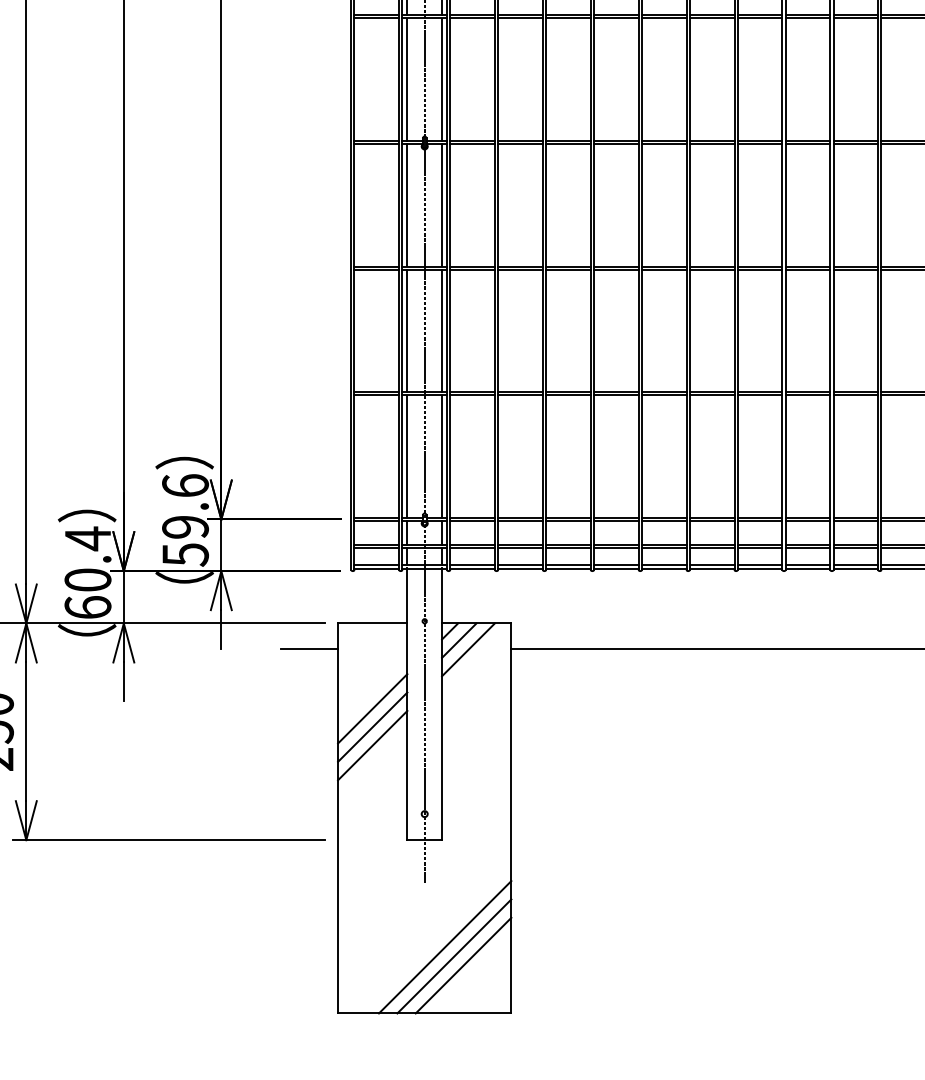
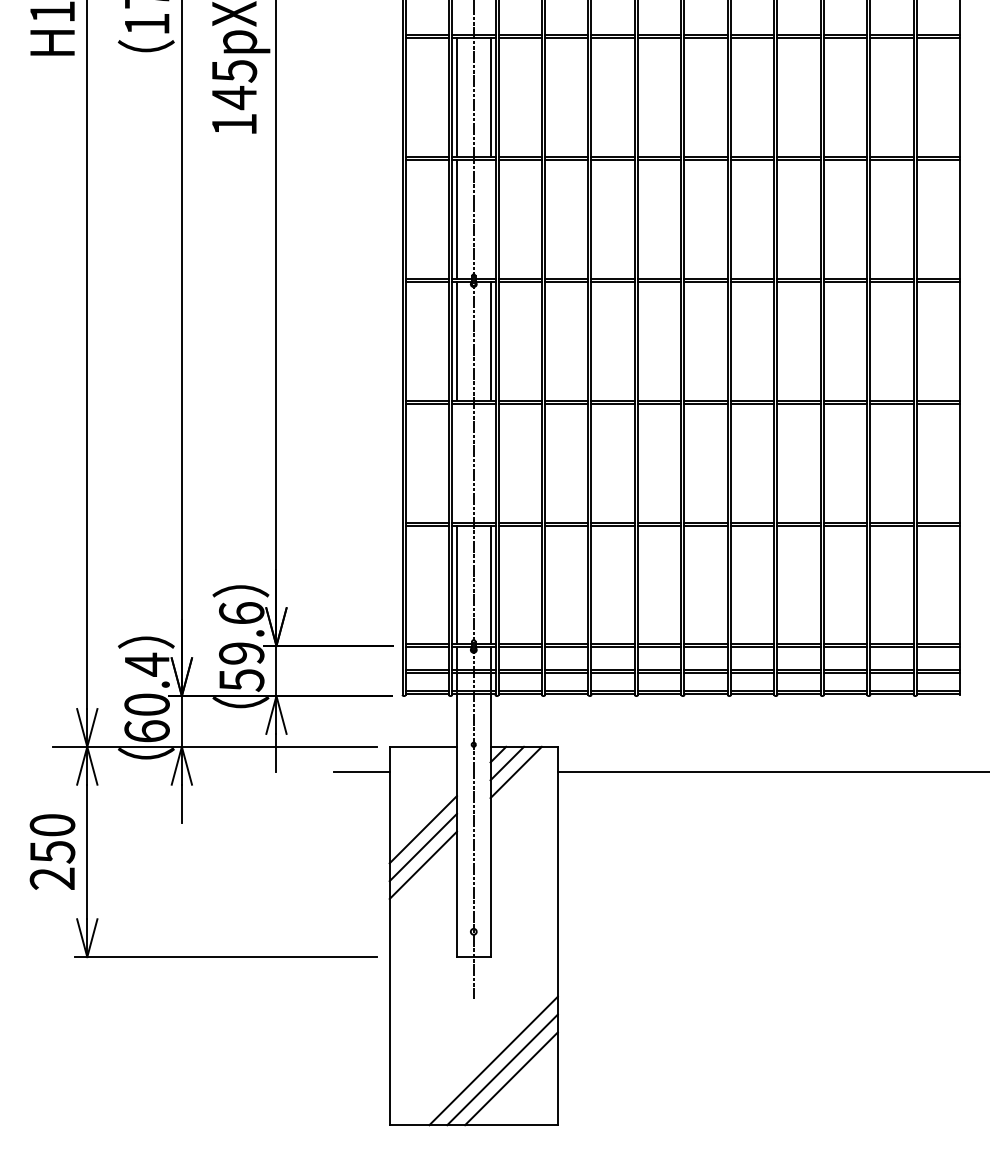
line: (441, 78) -> (490, 218), removed
line: (406, 330) -> (456, 462), removed
line: (441, 330) -> (490, 462), removed

